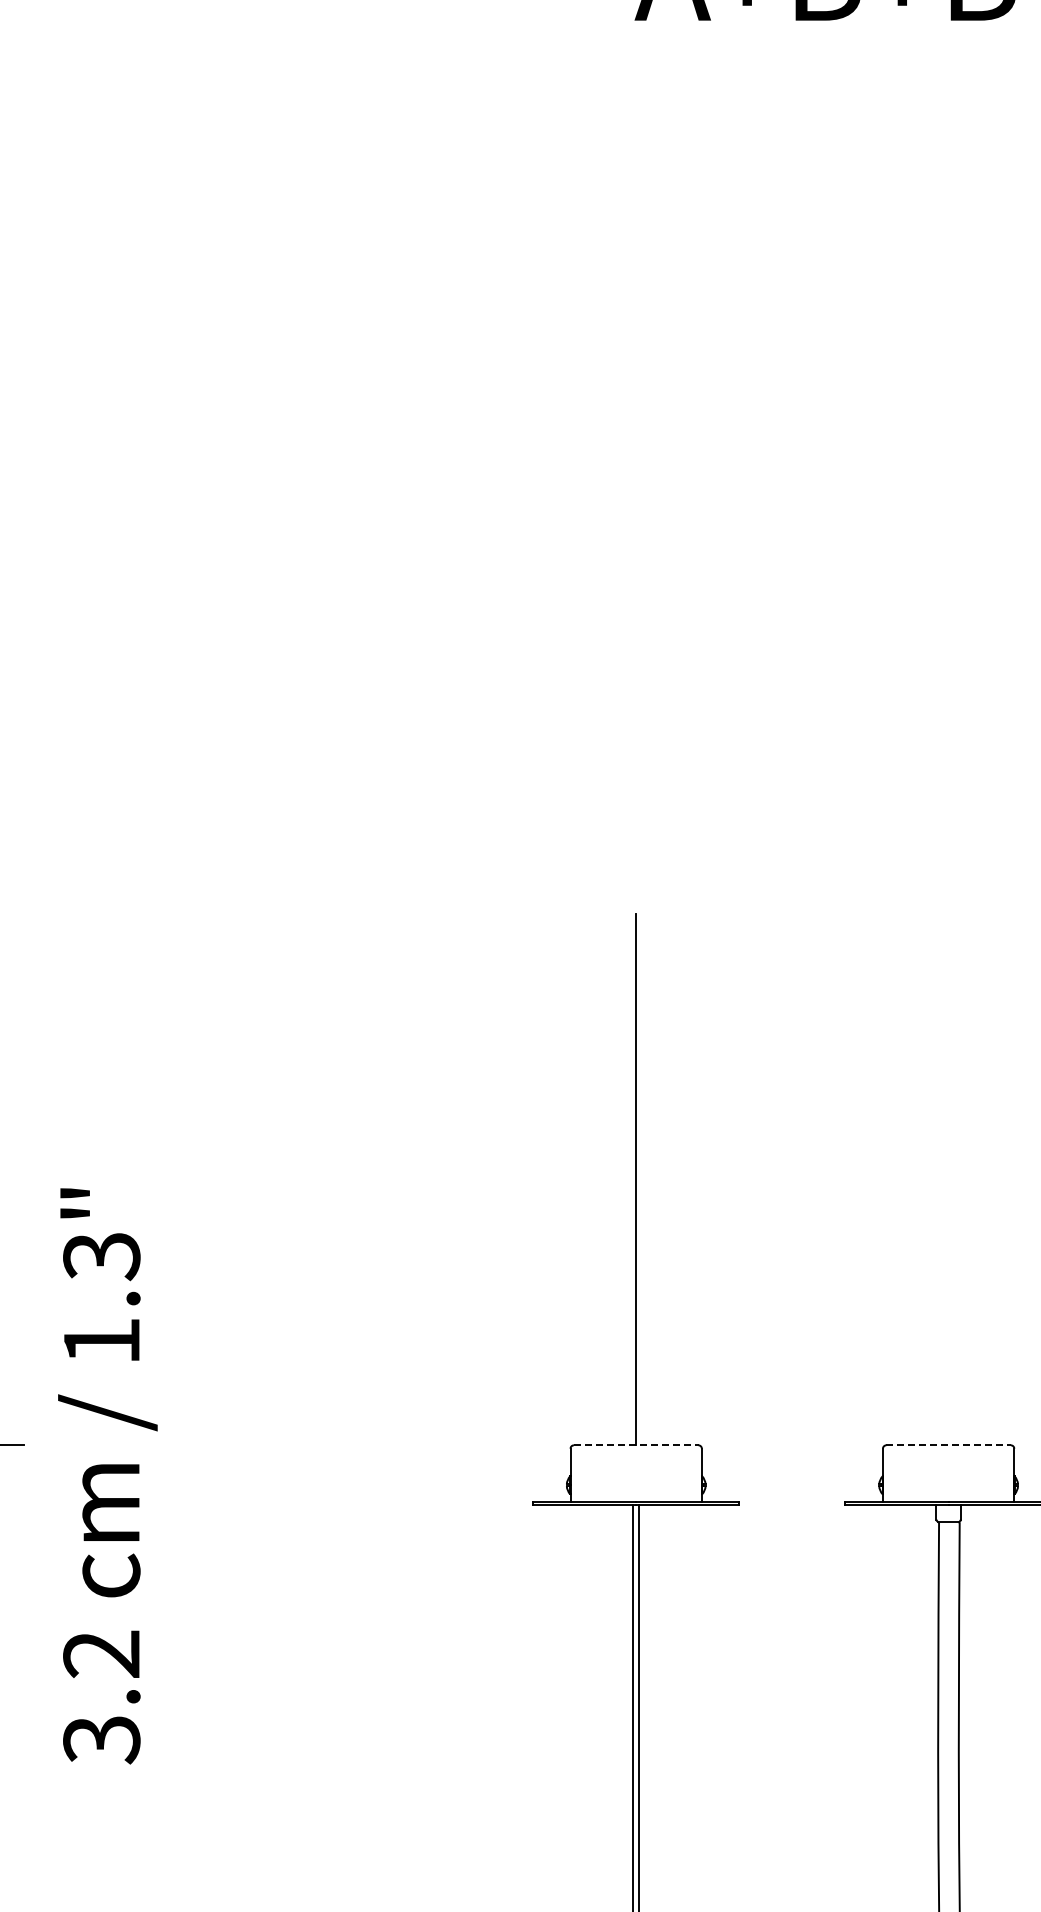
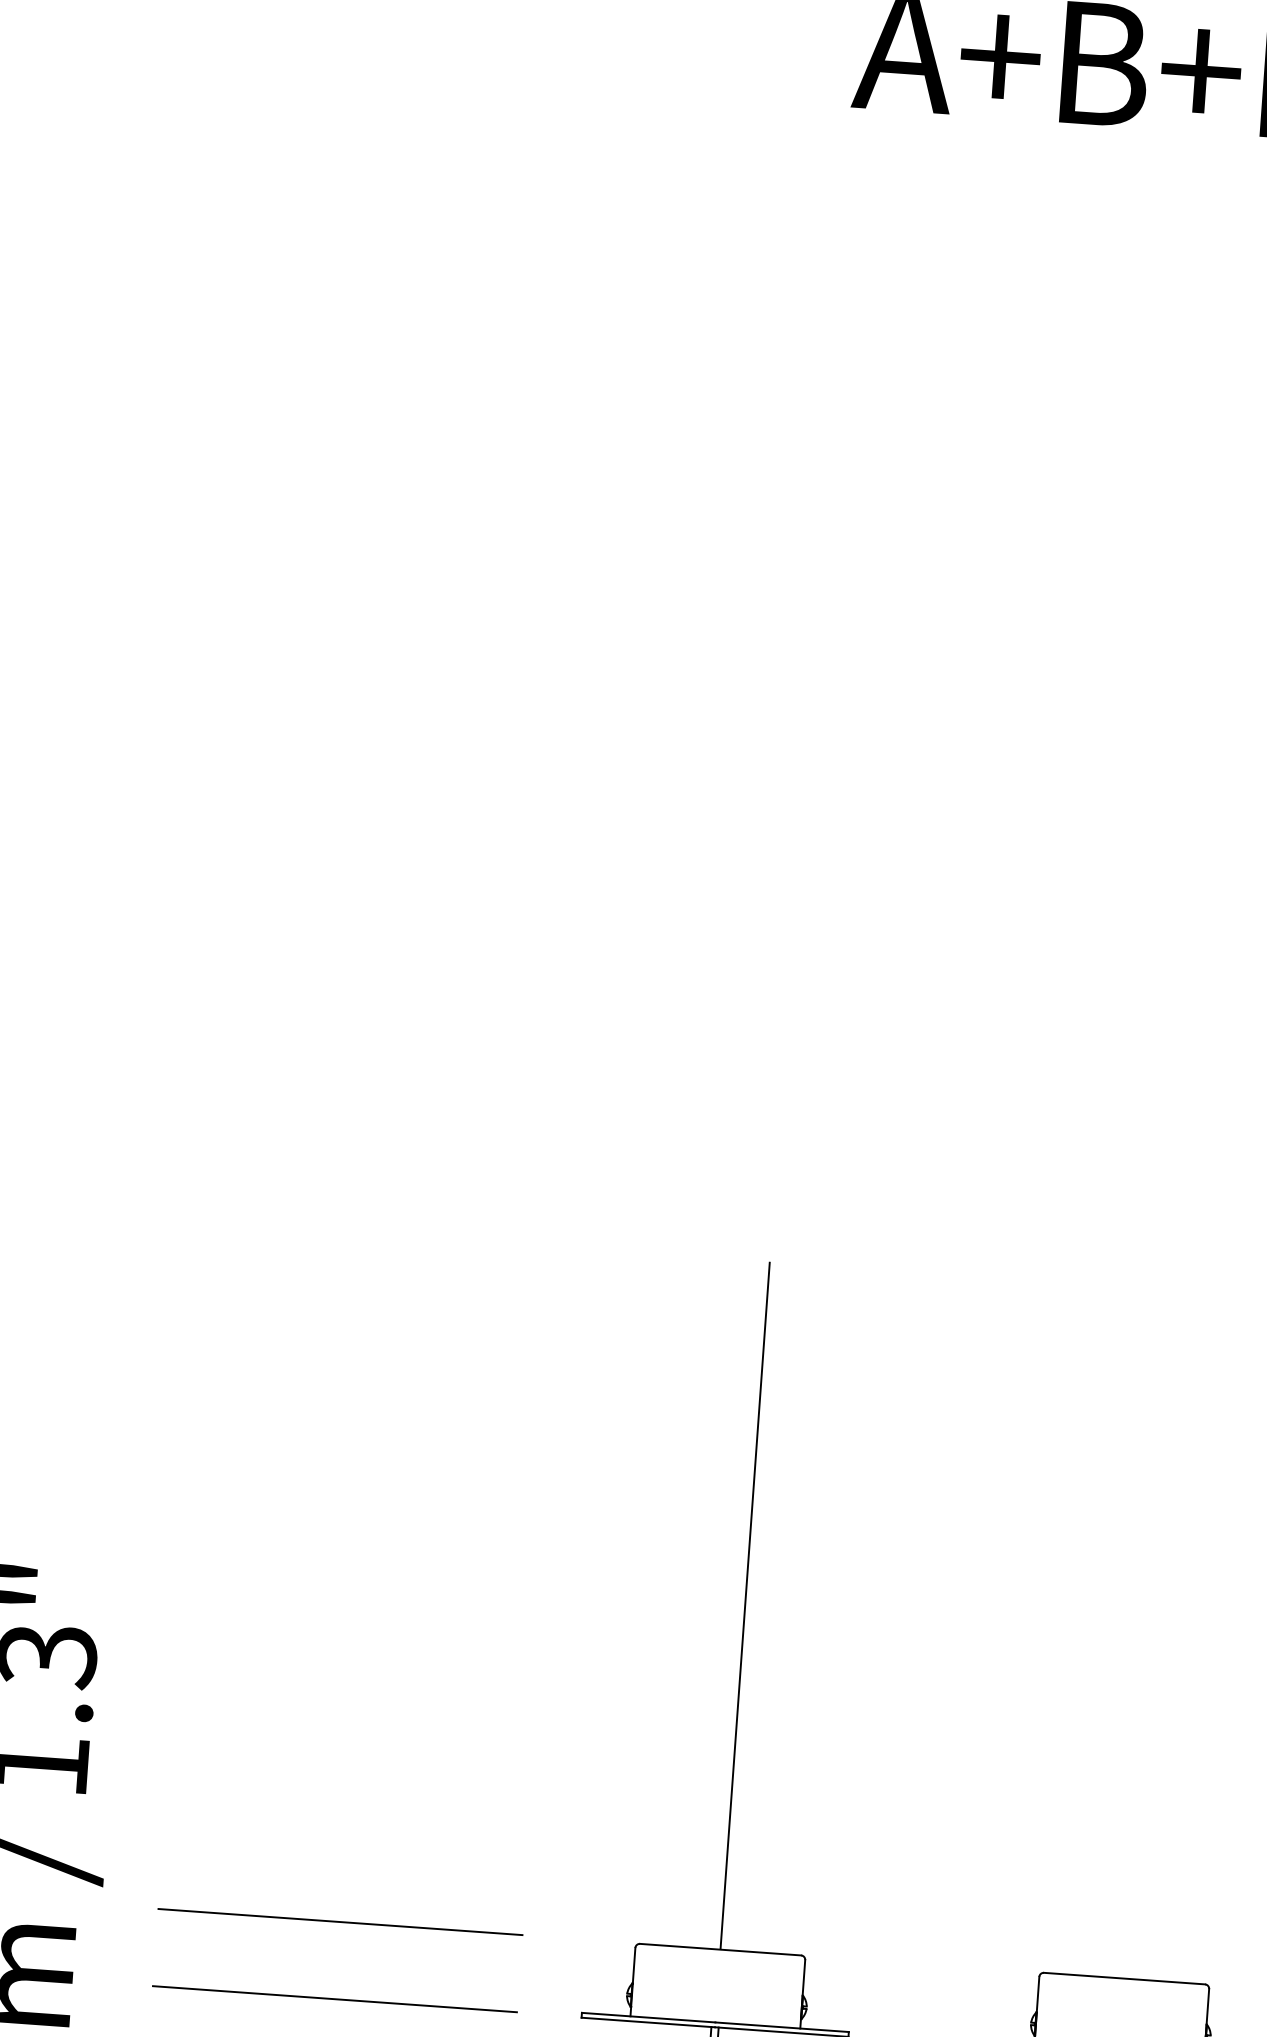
line: (341, 1445) -> (339, 1922), added
line: (636, 1445) -> (720, 1949), dashed -> solid
line: (949, 1445) -> (1125, 1978), dashed -> solid
line: (341, 1504) -> (334, 1998), added

